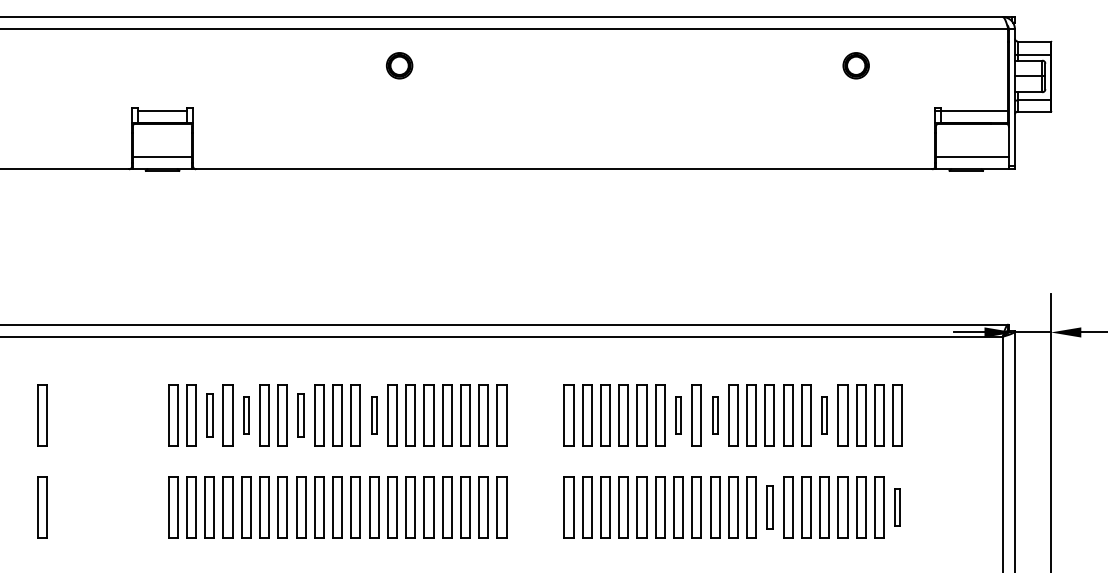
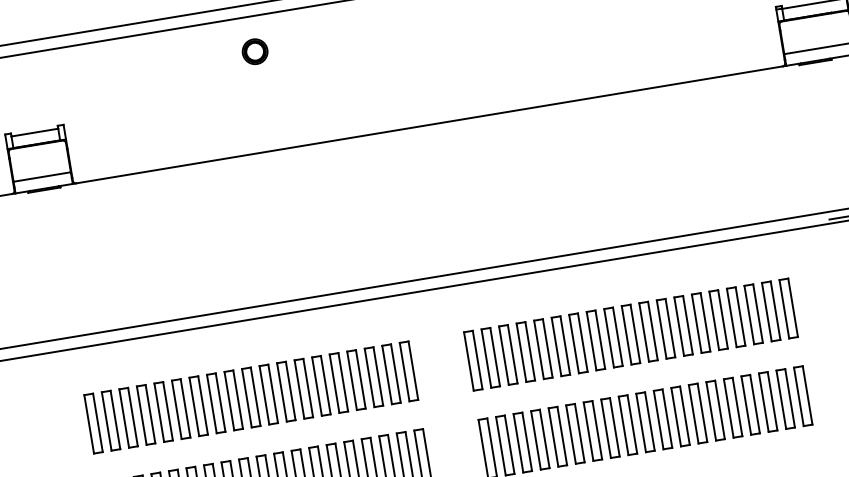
part: (209, 415) -> (128, 417), size x1.43
part: (246, 415) -> (163, 411), size x1.67
part: (301, 415) -> (216, 402), size x1.43
part: (374, 415) -> (286, 391), size x1.67
part: (678, 415) -> (578, 342), size x1.67
part: (715, 415) -> (613, 337), size x1.67
part: (824, 415) -> (718, 319), size x1.67
part: (769, 507) -> (680, 416), size x1.43
part: (897, 507) -> (803, 396), size x1.67

